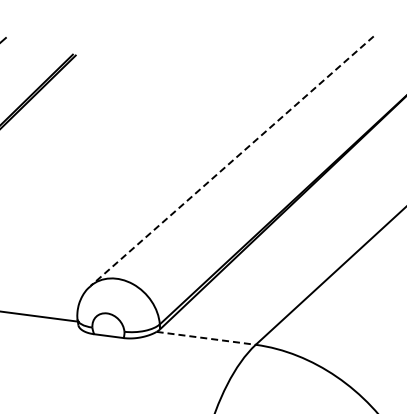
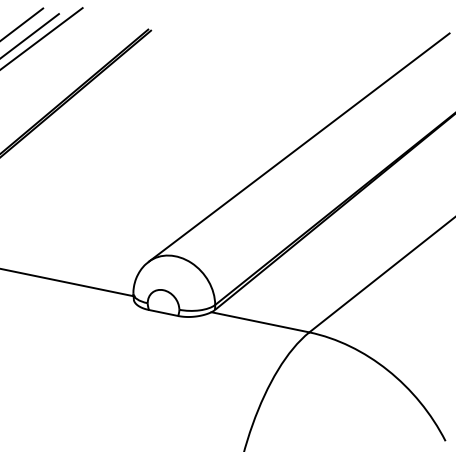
line: (232, 161) -> (299, 147), dashed -> solid
line: (206, 338) -> (260, 322), dashed -> solid

